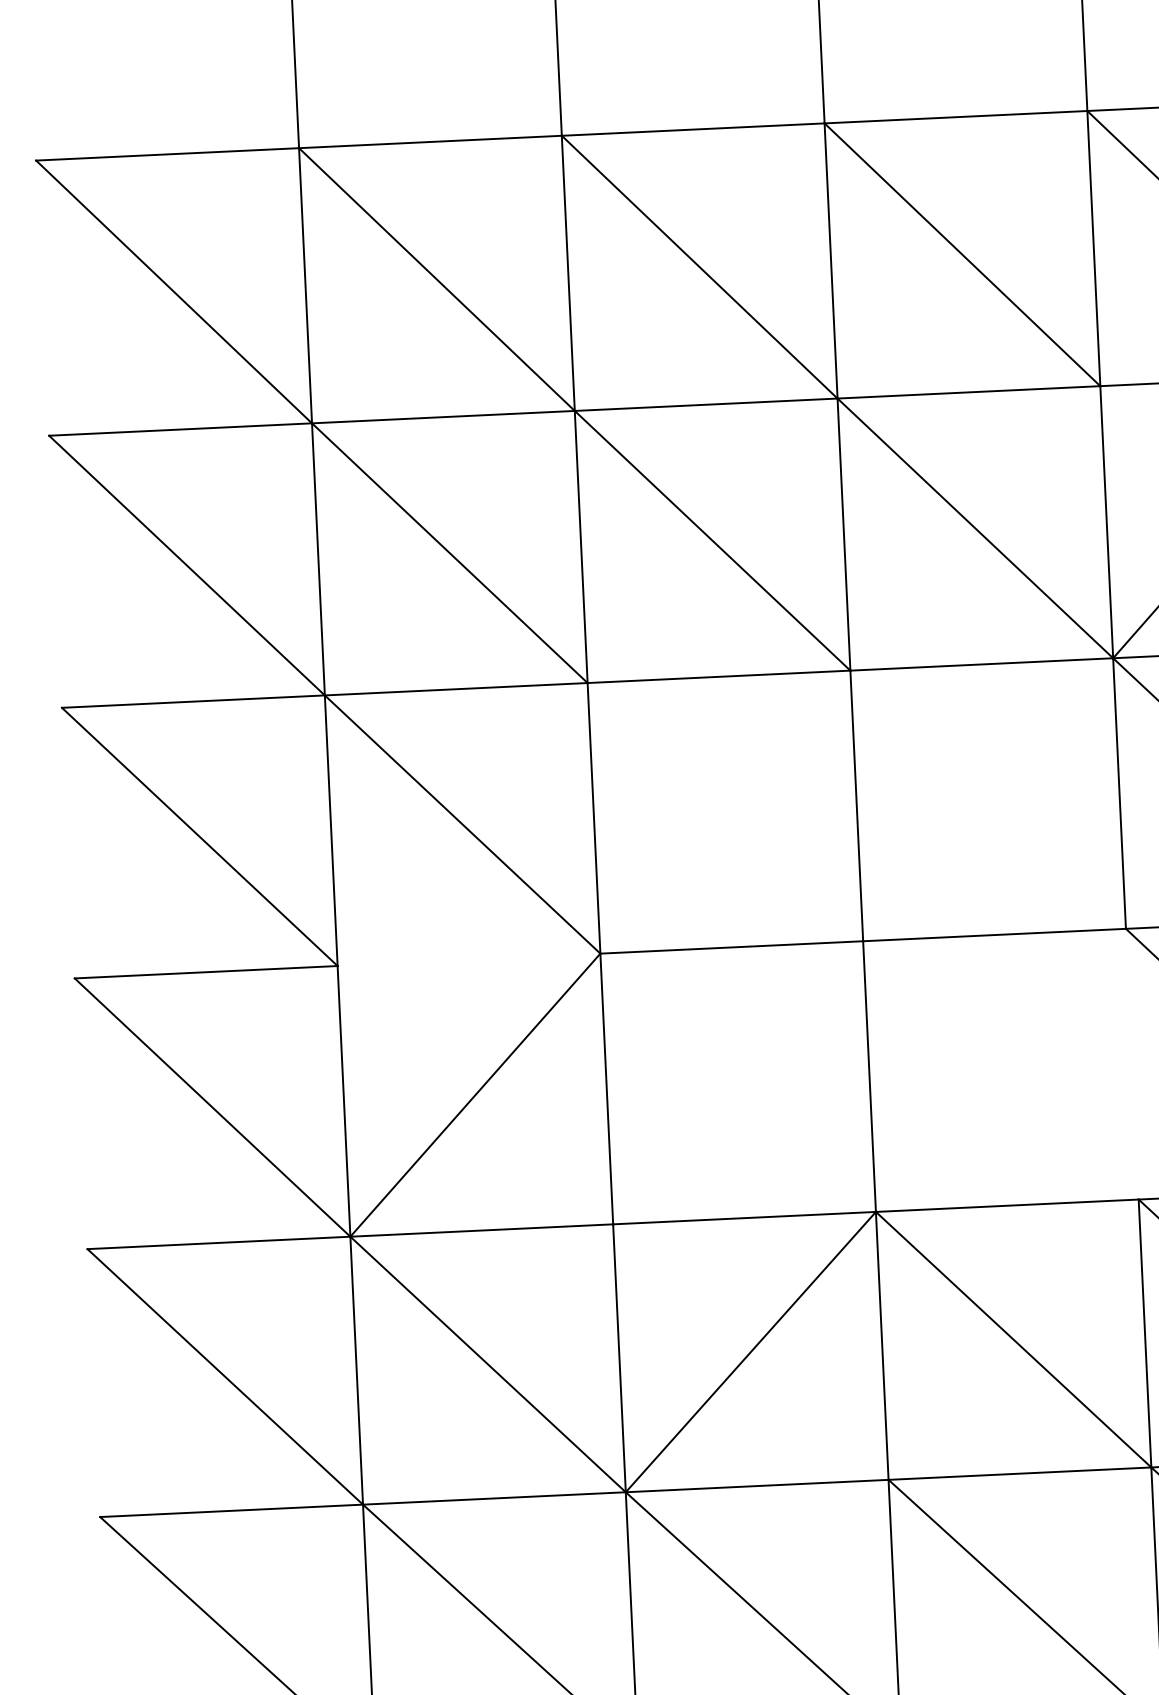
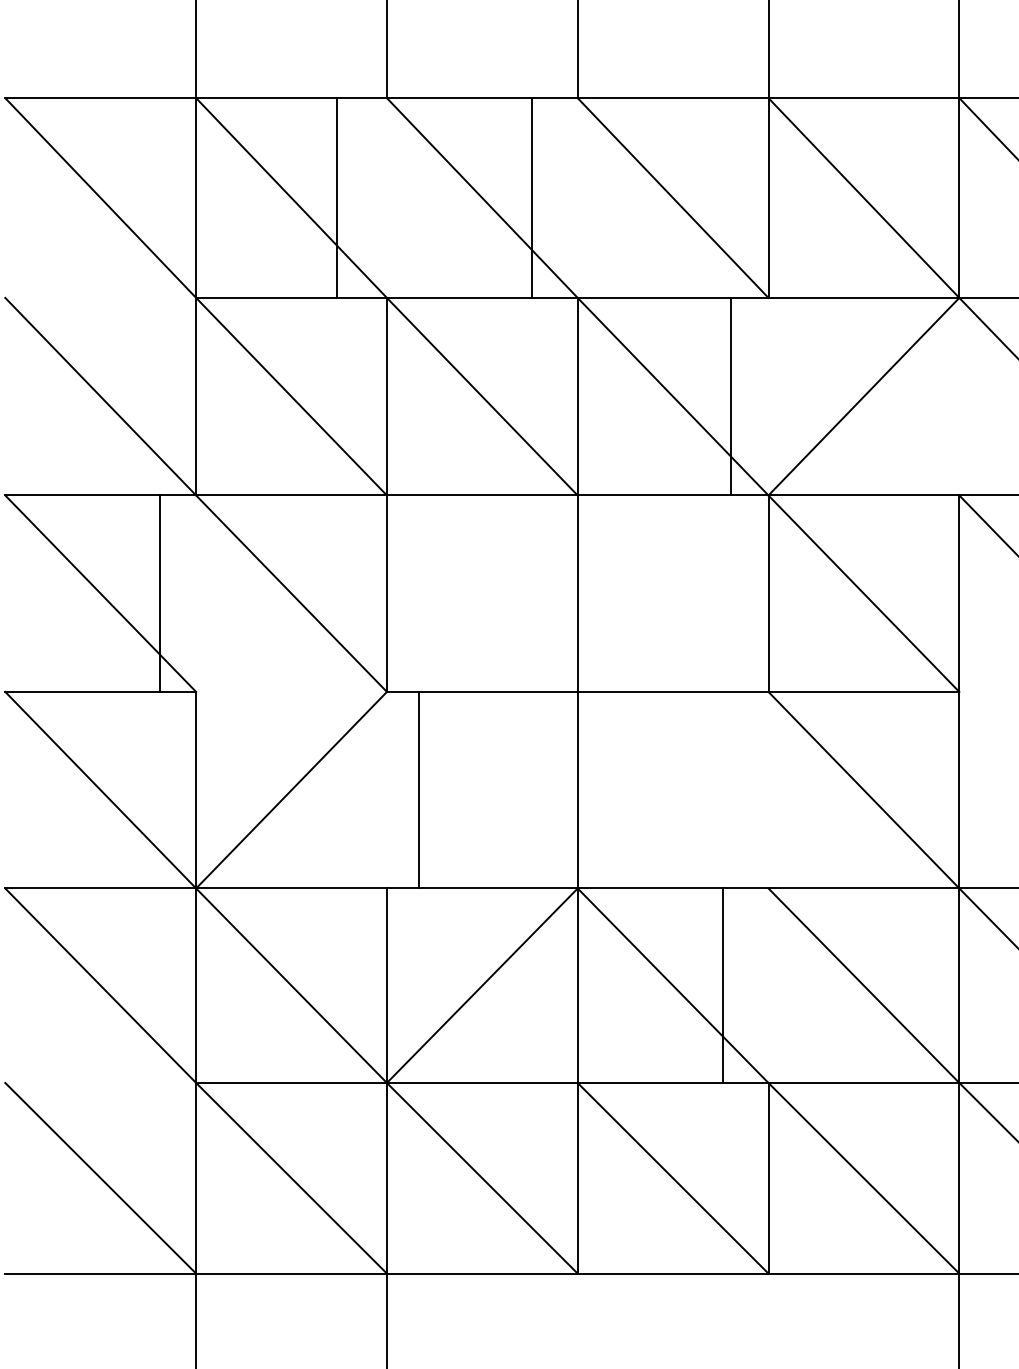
line: (830, 260) -> (531, 197), moved
line: (567, 272) -> (336, 197), moved
line: (180, 428) -> (100, 297), removed
line: (1106, 521) -> (730, 396), moved
line: (331, 830) -> (160, 593), moved
line: (606, 1088) -> (418, 789), moved
line: (1144, 1333) -> (722, 985), moved
line: (231, 1510) -> (100, 1082), removed

